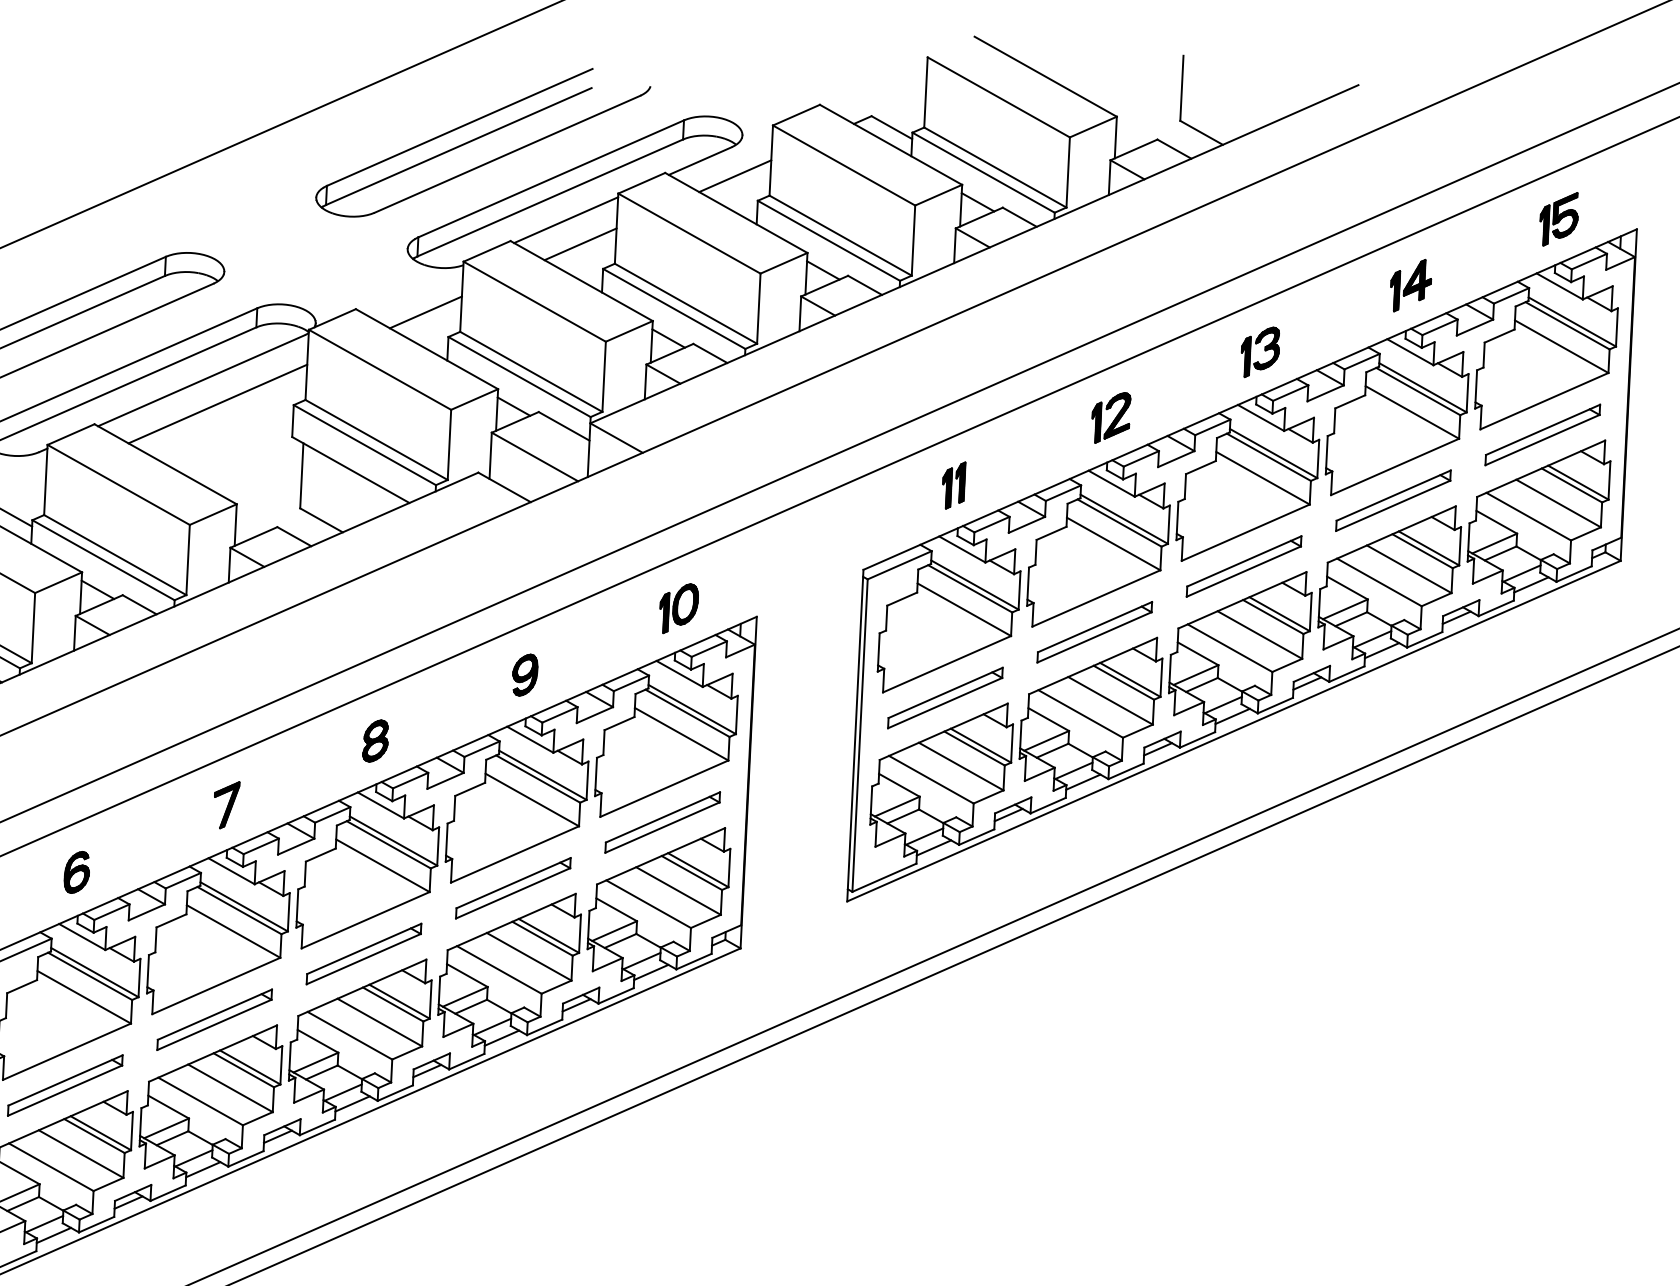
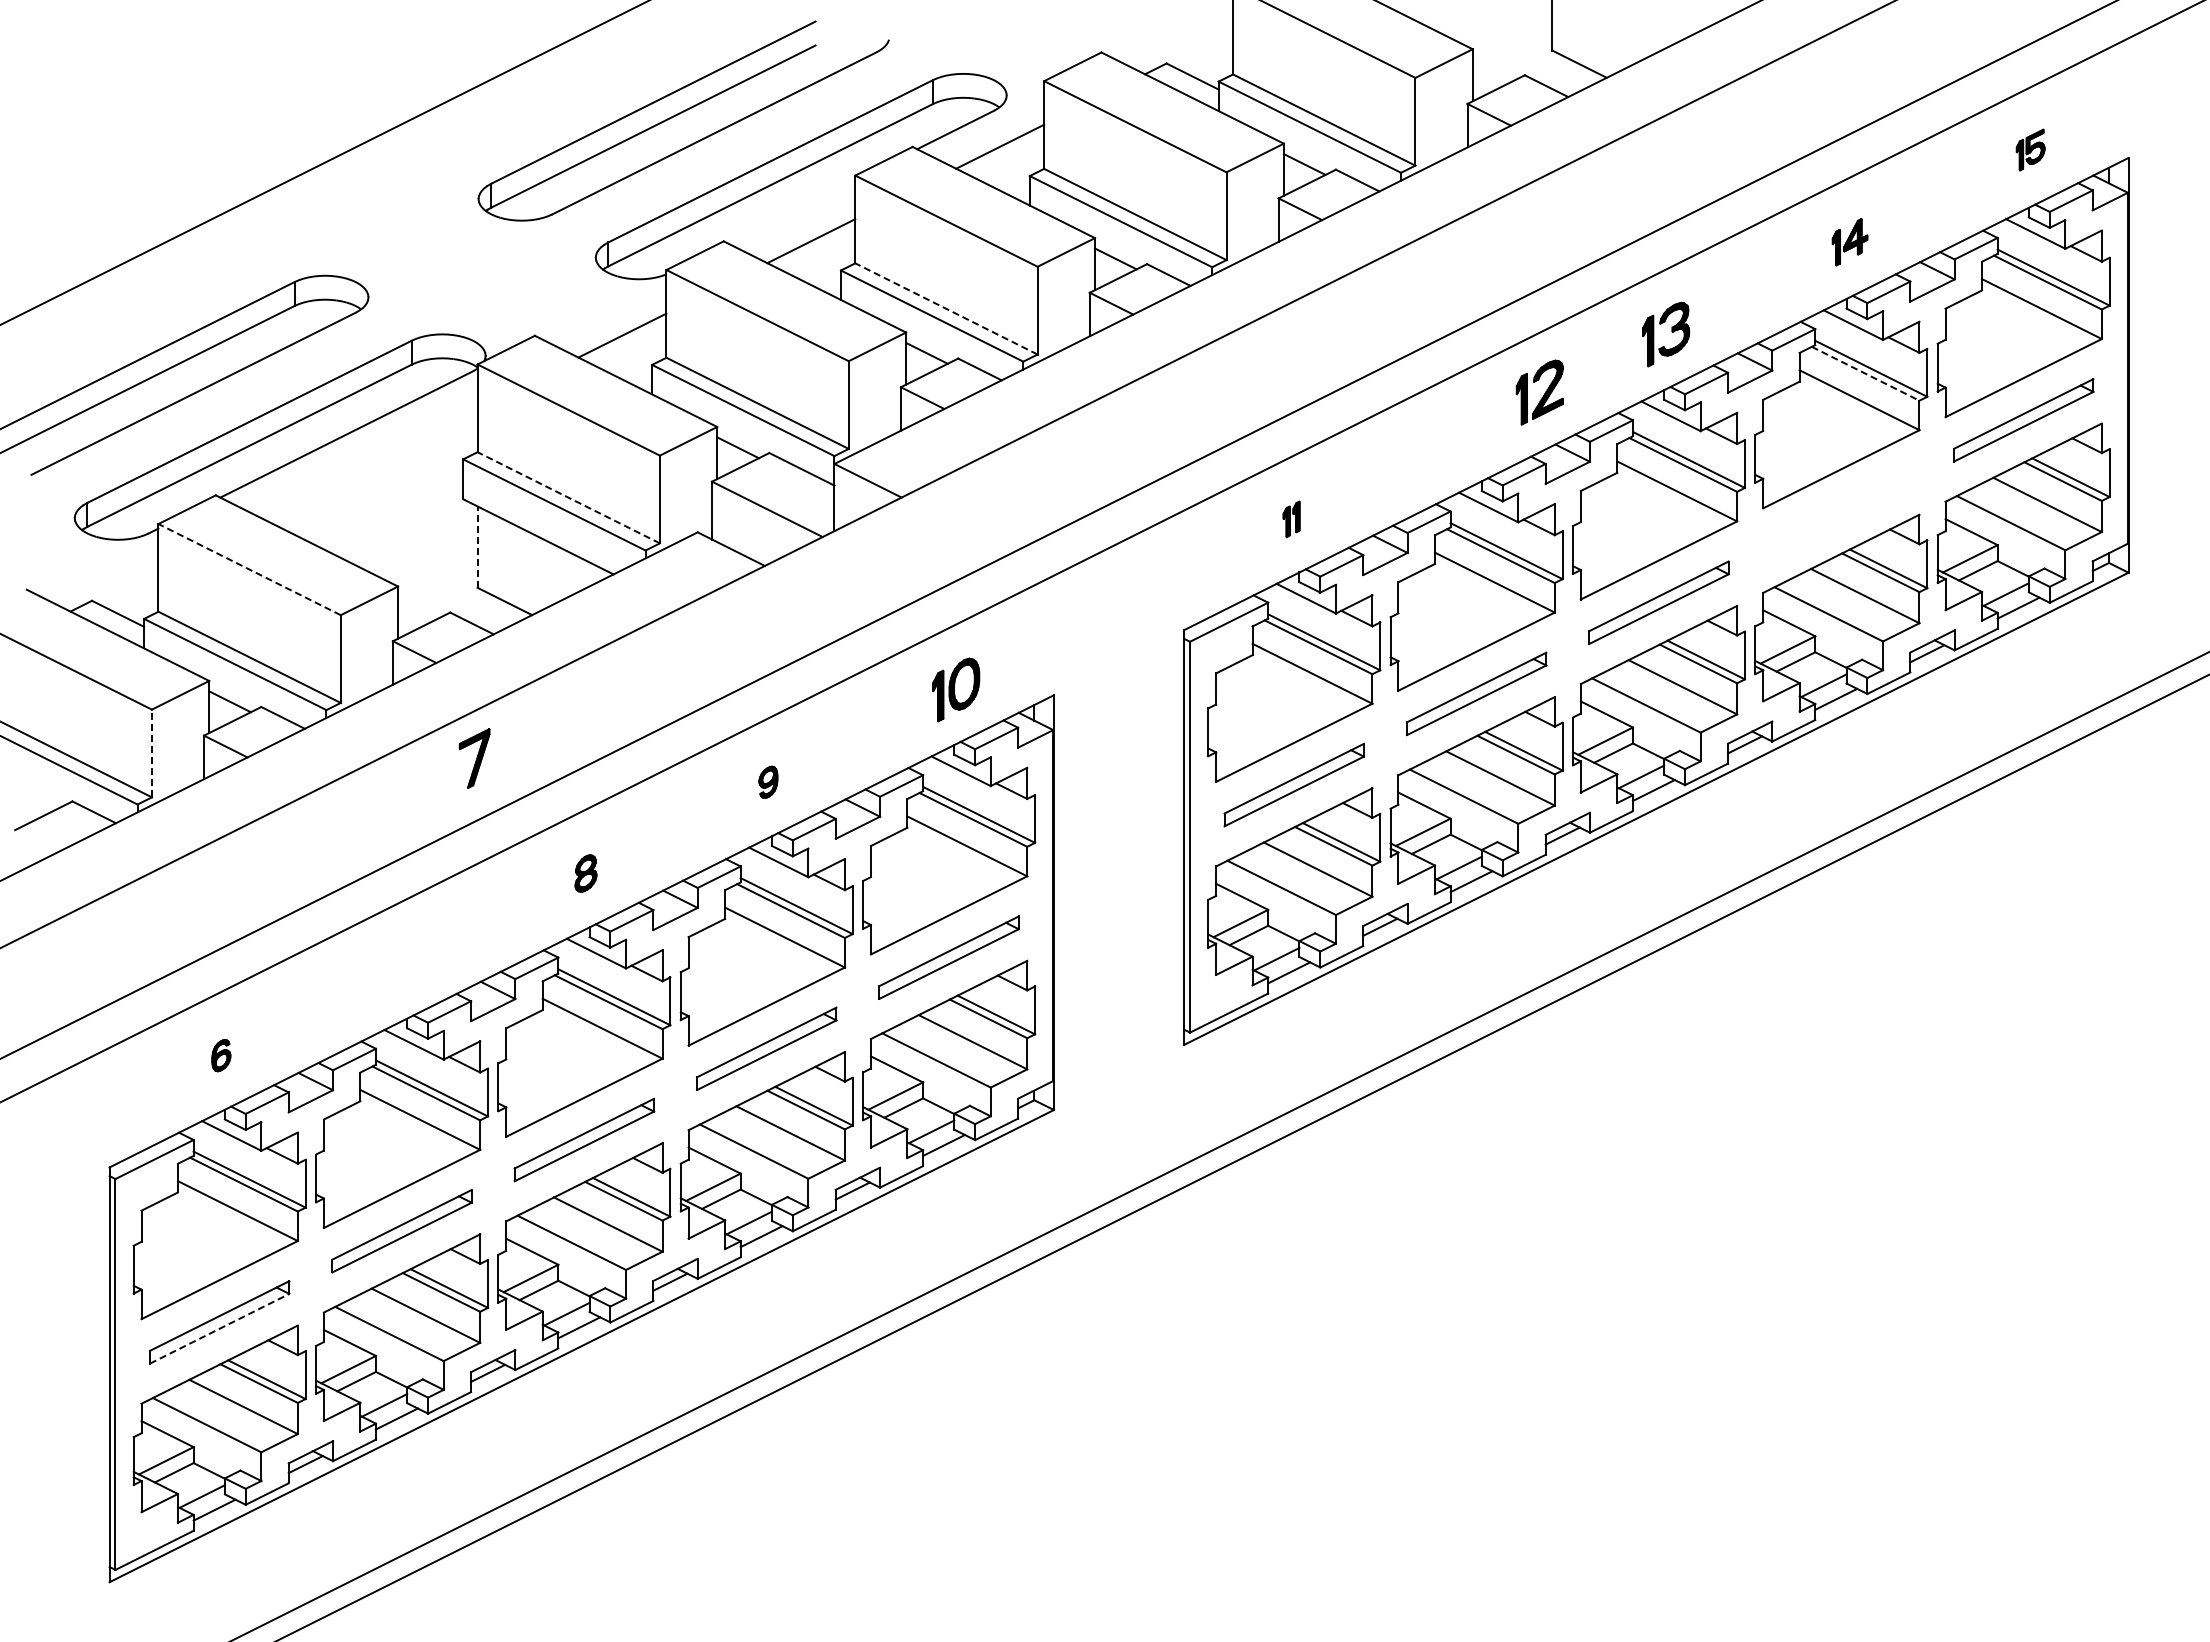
part: (1558, 218) -> (2030, 149), size x0.6
line: (565, 219) -> (791, 211), removed
part: (1410, 285) -> (1849, 242), size x0.7
line: (686, 303) -> (946, 308), solid -> dashed
line: (1418, 392) -> (1866, 374), solid -> dashed
line: (217, 403) -> (368, 462), removed
part: (1110, 417) -> (1539, 392), moved
line: (376, 439) -> (568, 497), solid -> dashed
line: (301, 476) -> (477, 547), solid -> dashed
line: (118, 484) -> (249, 569), solid -> dashed
part: (953, 485) -> (1291, 519), size x0.6
part: (1393, 500) -> (1841, 511), removed
line: (33, 628) -> (151, 753), solid -> dashed
part: (525, 675) -> (768, 782), size x0.6
part: (375, 740) -> (585, 873), size x0.7
part: (226, 805) -> (474, 758), moved
part: (77, 872) -> (221, 1055), size x0.6
line: (64, 1090) -> (219, 1328), solid -> dashed

